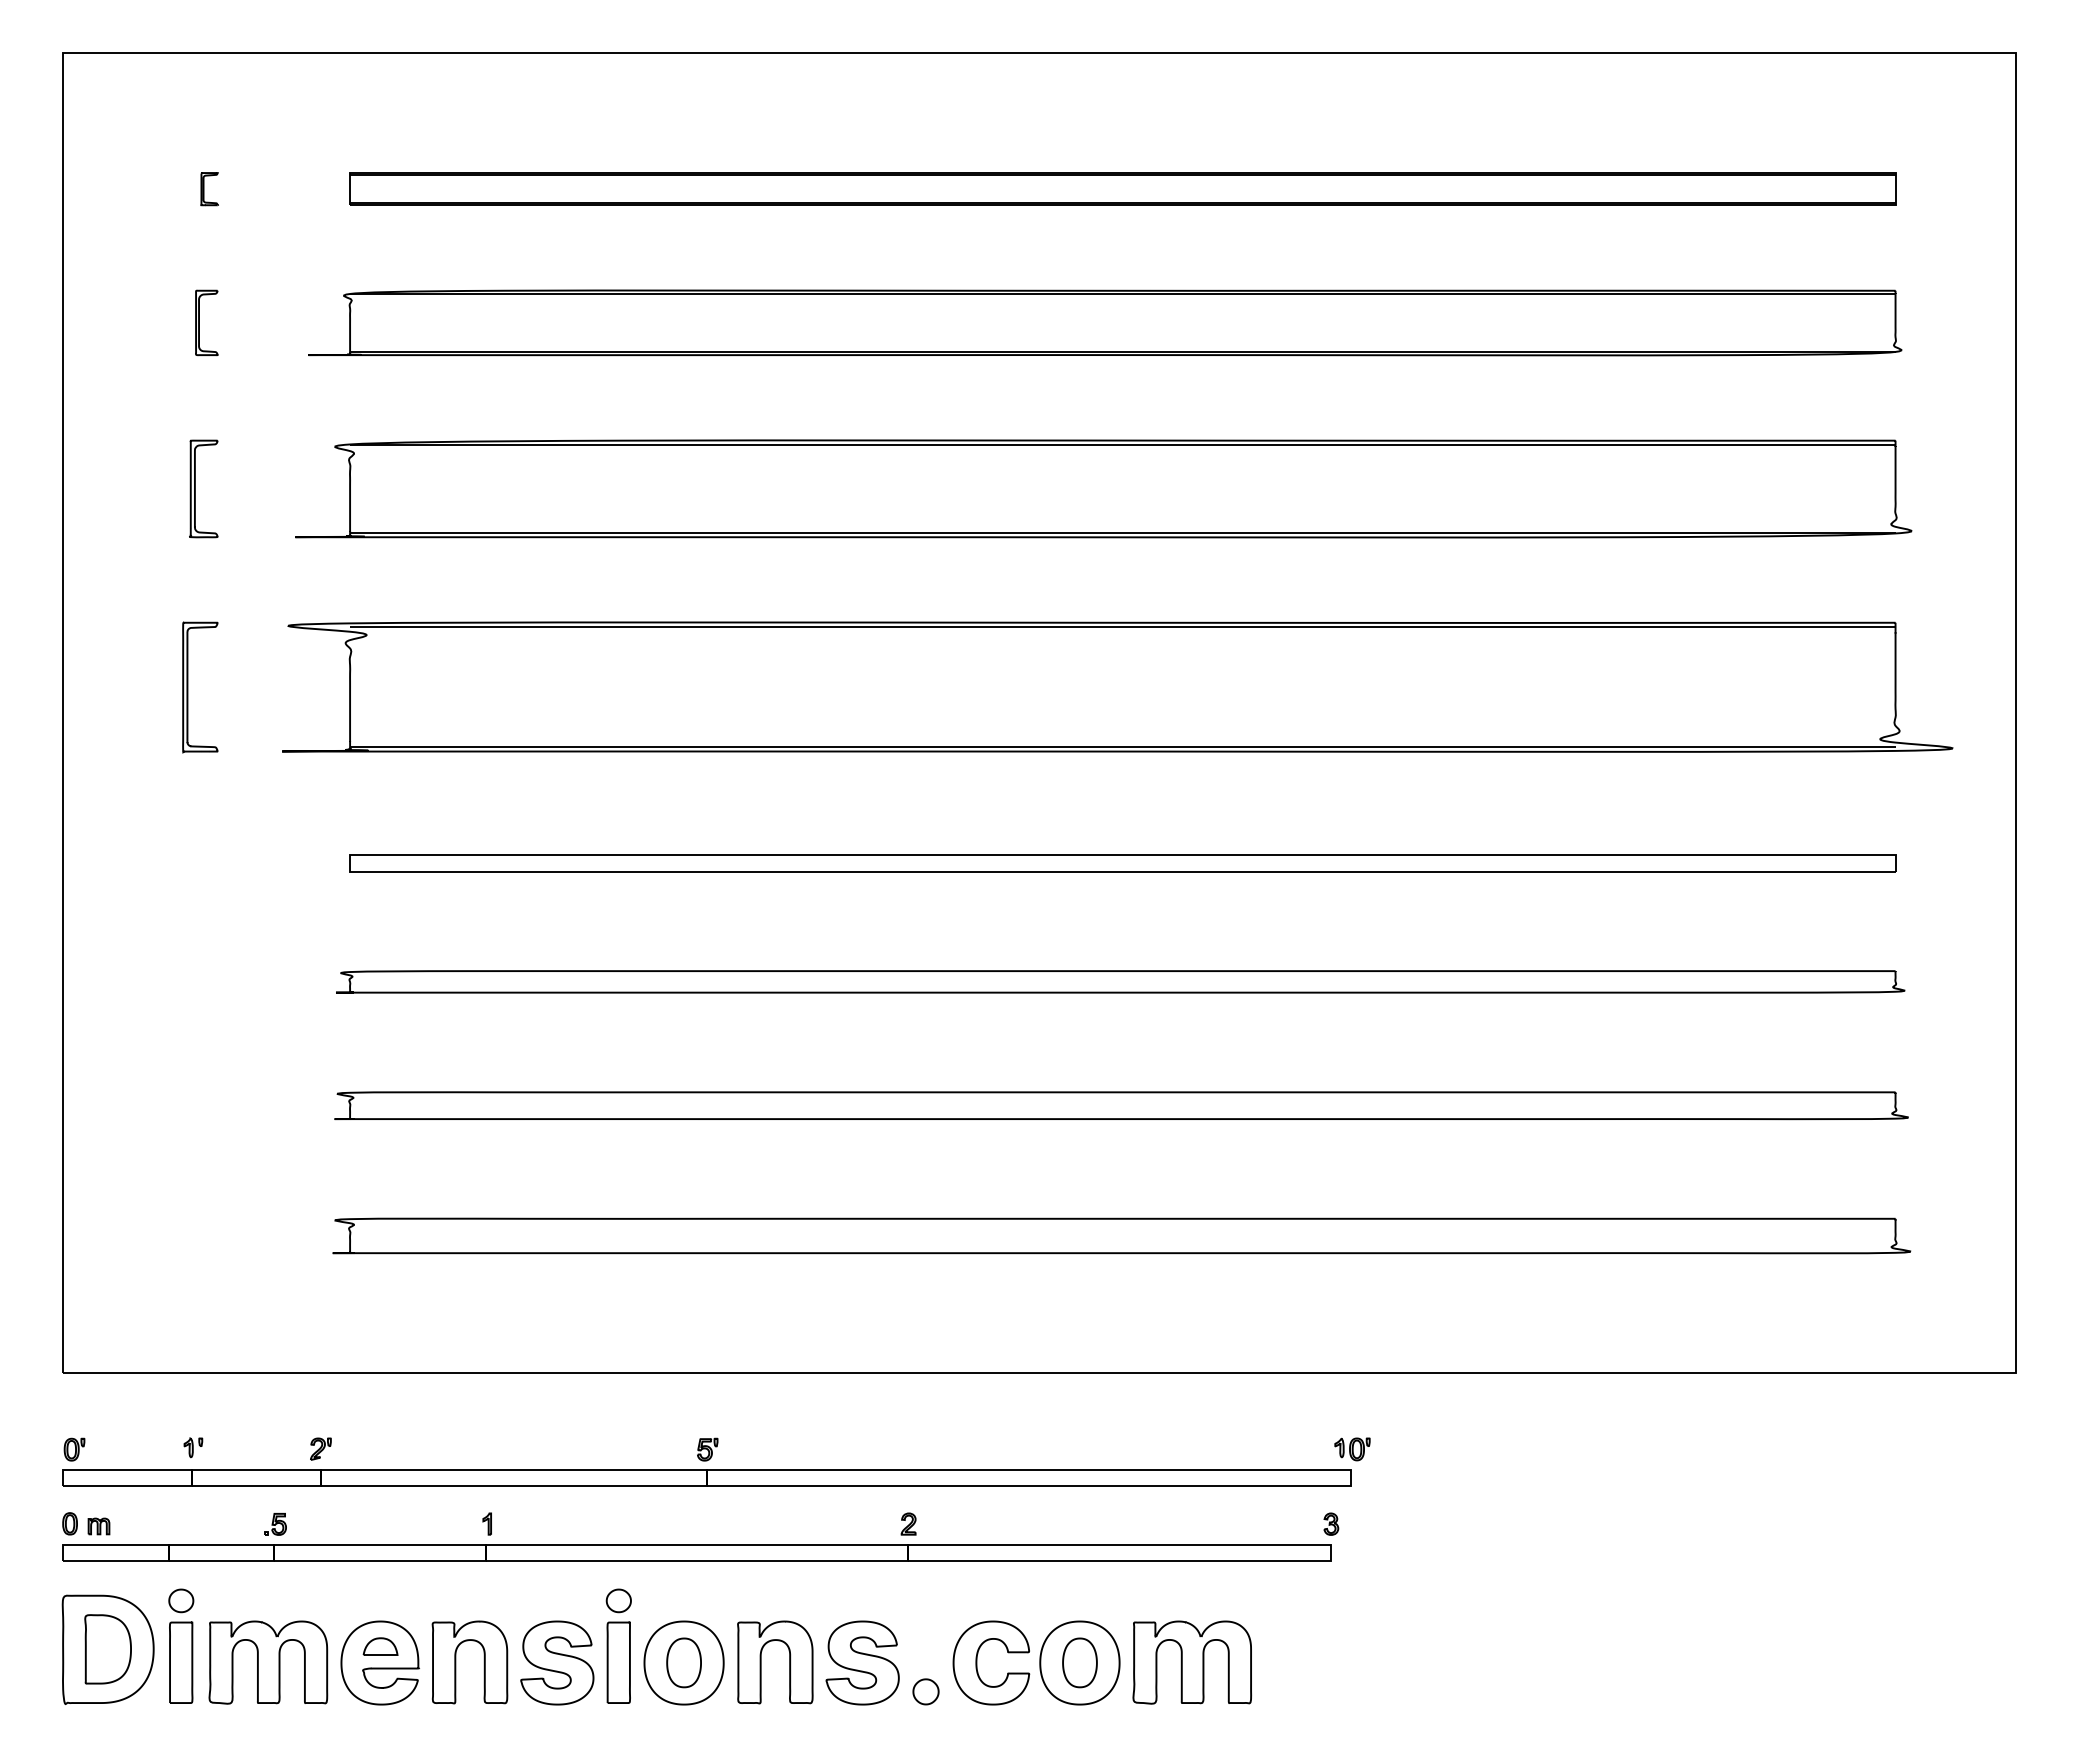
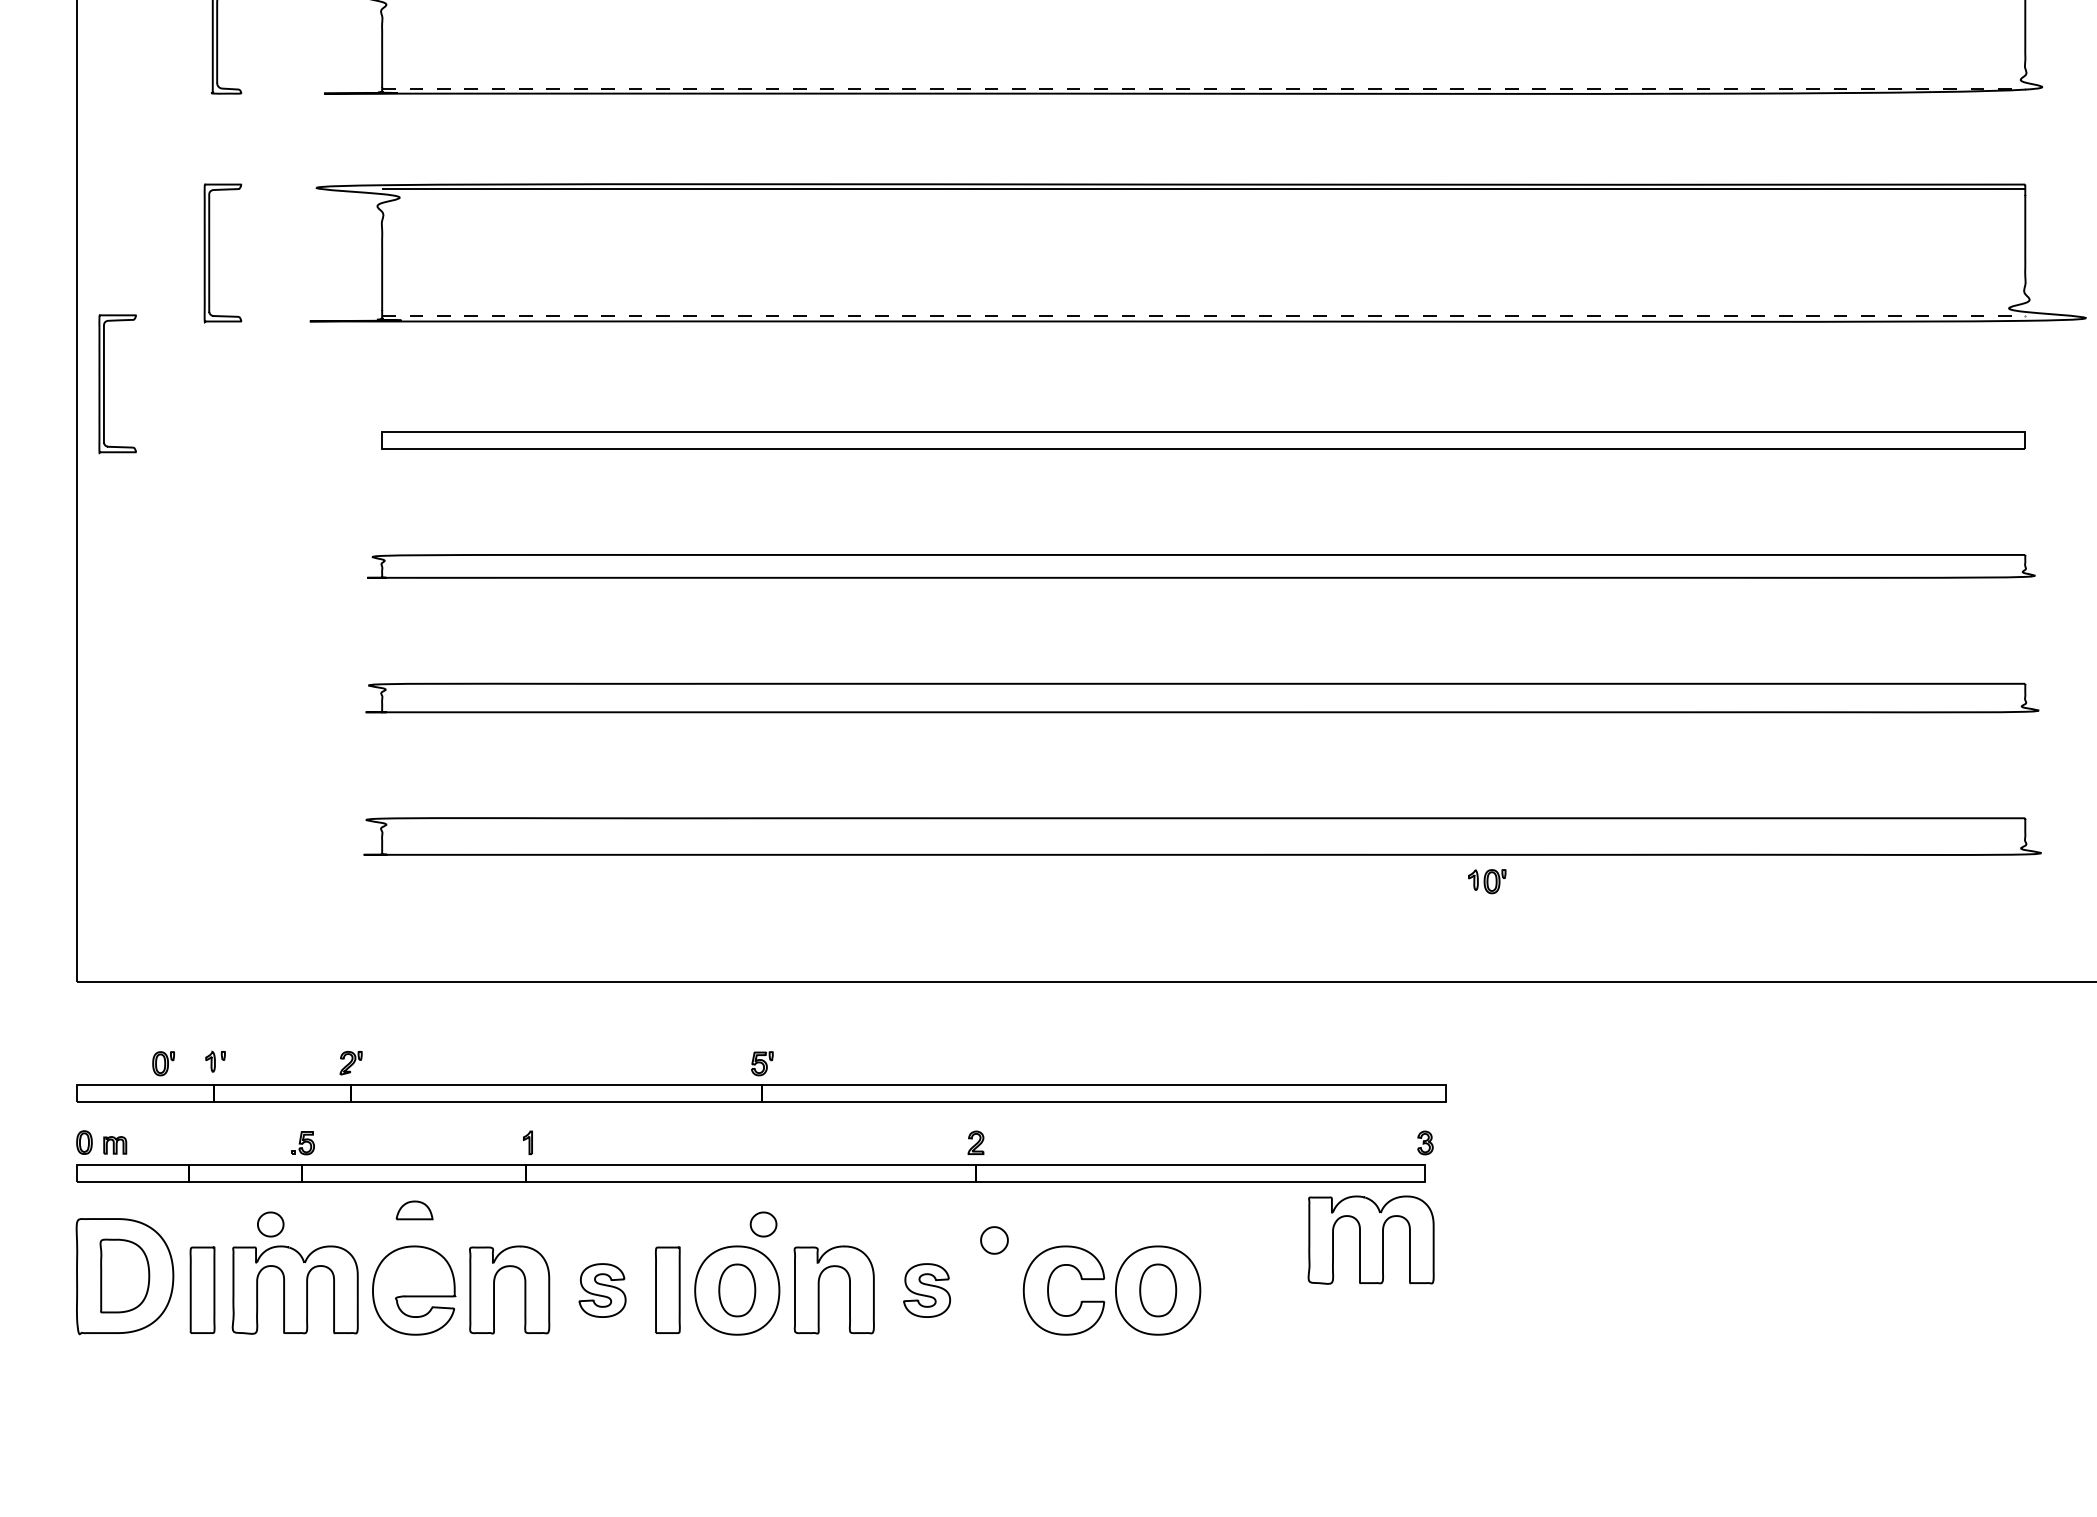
line: (1122, 532) -> (1203, 88), solid -> dashed
line: (1122, 746) -> (1203, 316), solid -> dashed
part: (89, 810) -> (105, 384), added
part: (74, 1449) -> (163, 1063), moved
part: (1352, 1449) -> (1487, 881), moved
part: (181, 1600) -> (270, 1224), moved
part: (618, 1600) -> (763, 1224), moved
part: (380, 1646) -> (414, 1210), moved
part: (557, 1662) -> (602, 1290), size x0.6
part: (862, 1662) -> (926, 1290), size x0.6
part: (1191, 1662) -> (1370, 1240), moved
part: (925, 1691) -> (993, 1240), moved

